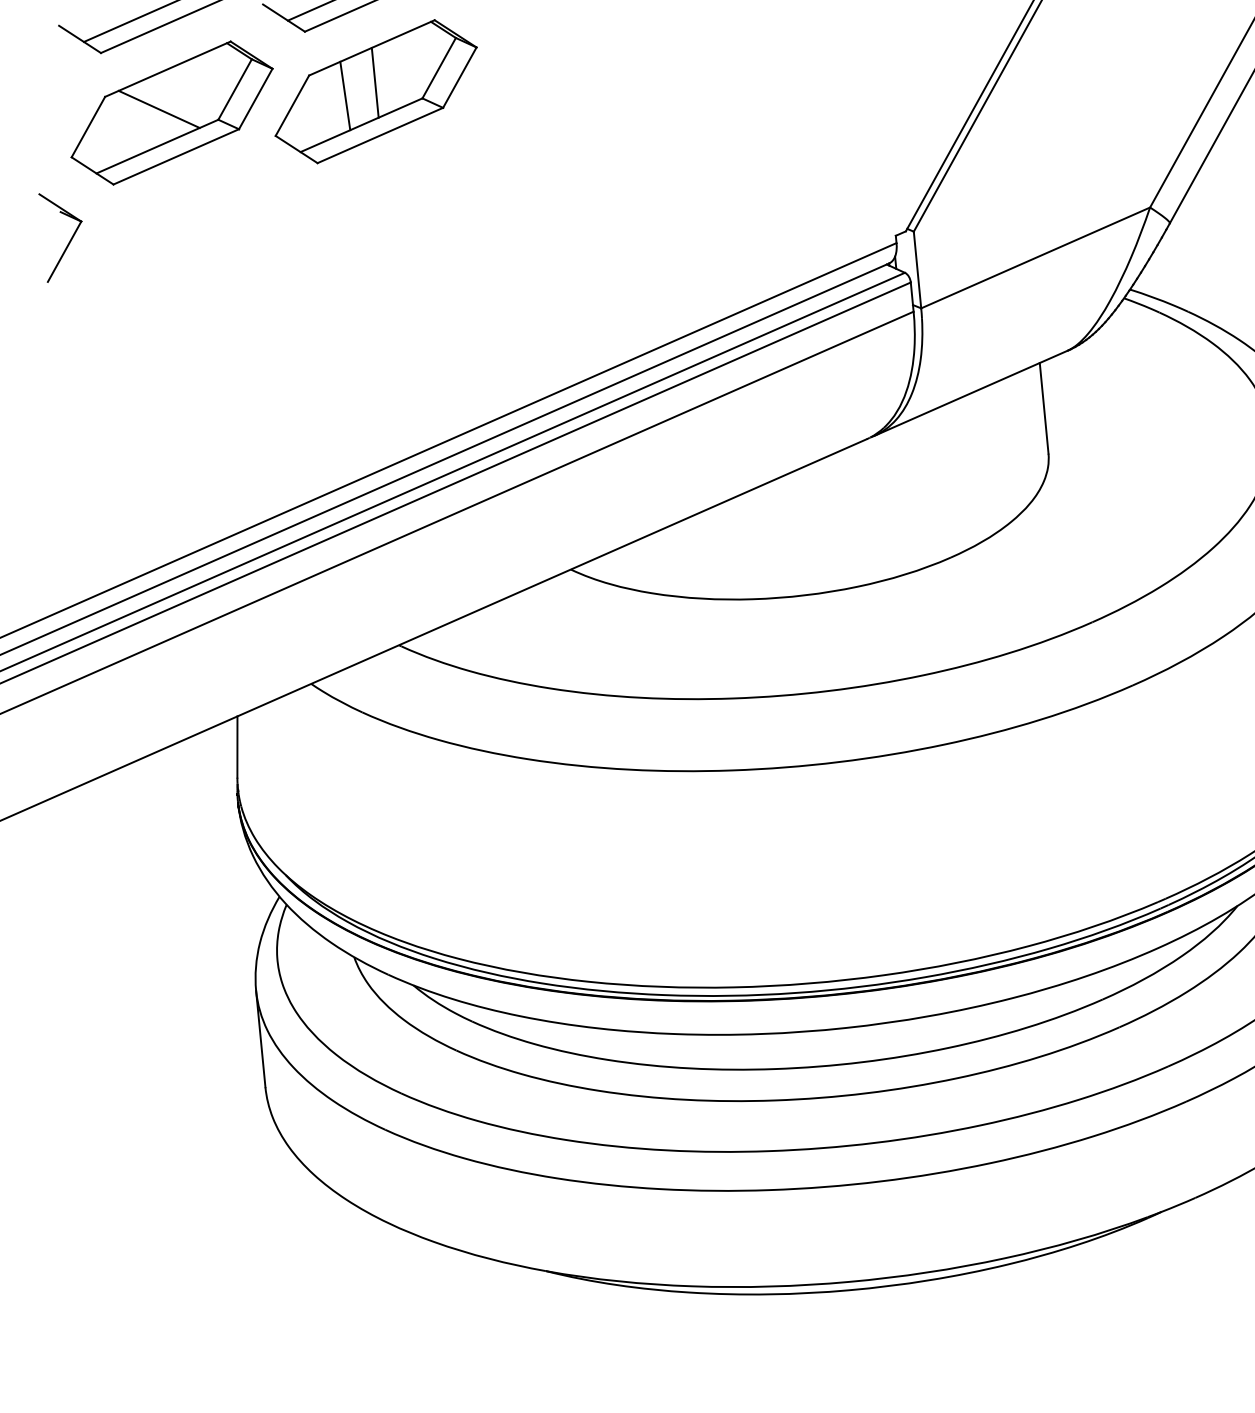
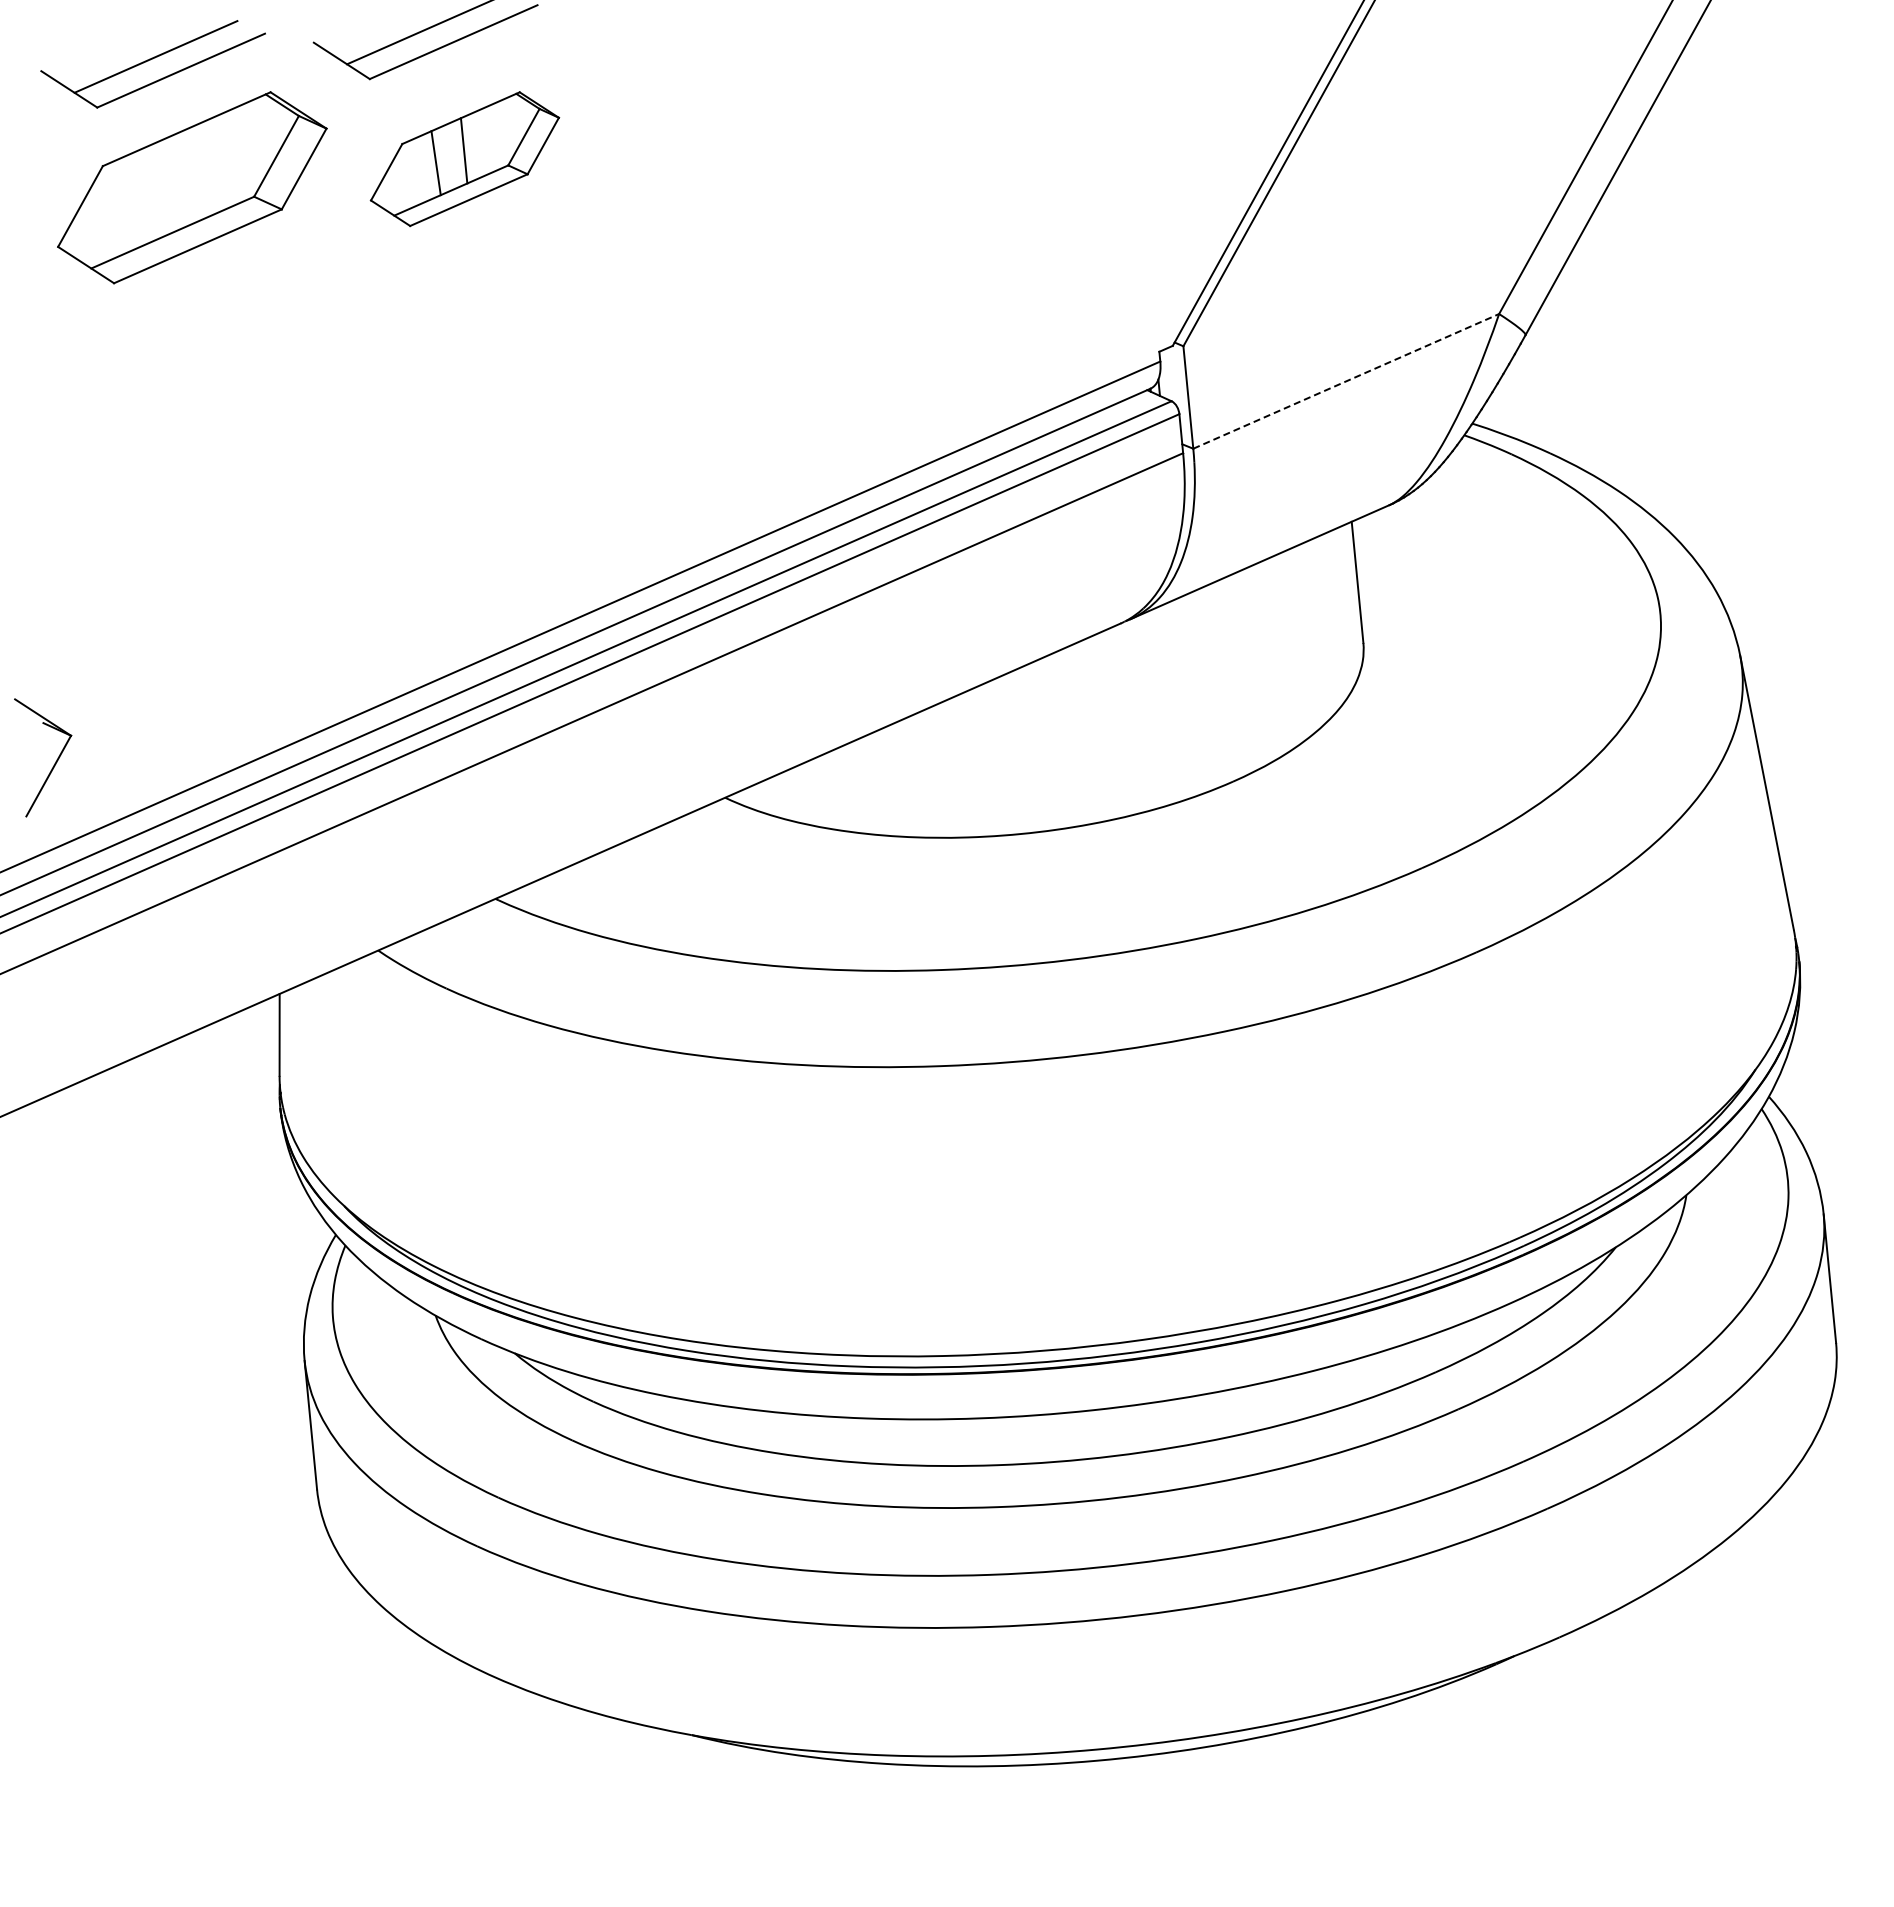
part: (375, 91) -> (464, 158), size x0.7
line: (159, 109) -> (175, 182), removed
part: (68, 242) -> (54, 763), moved
line: (1035, 258) -> (1346, 381), solid -> dashed

